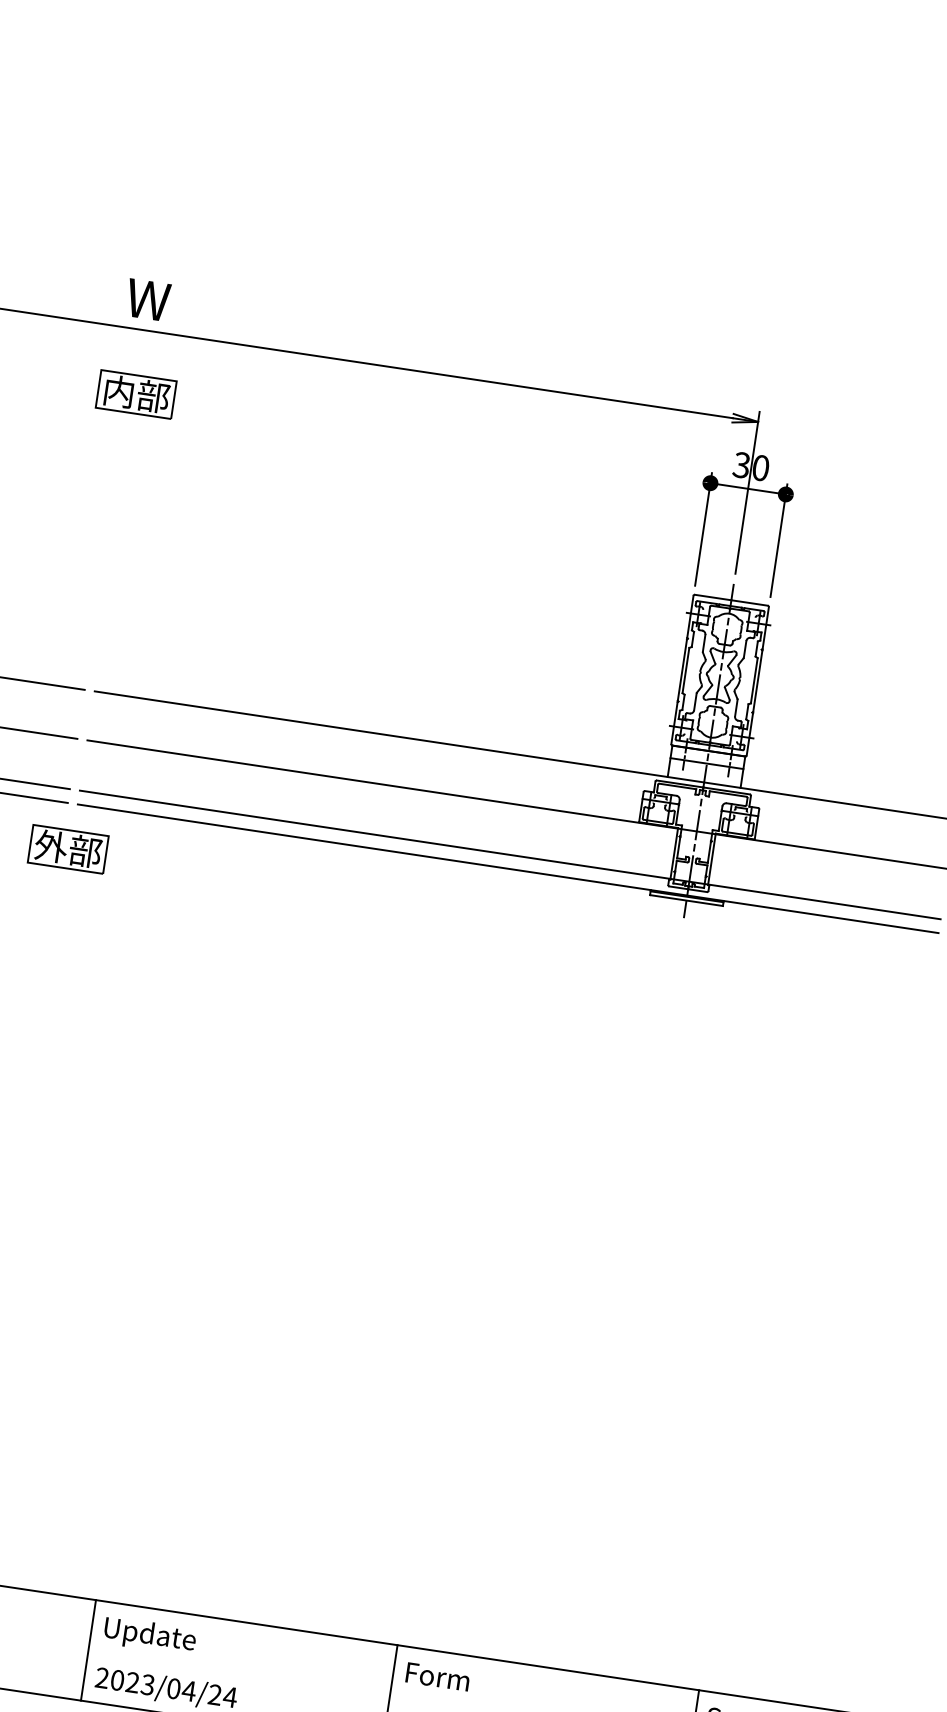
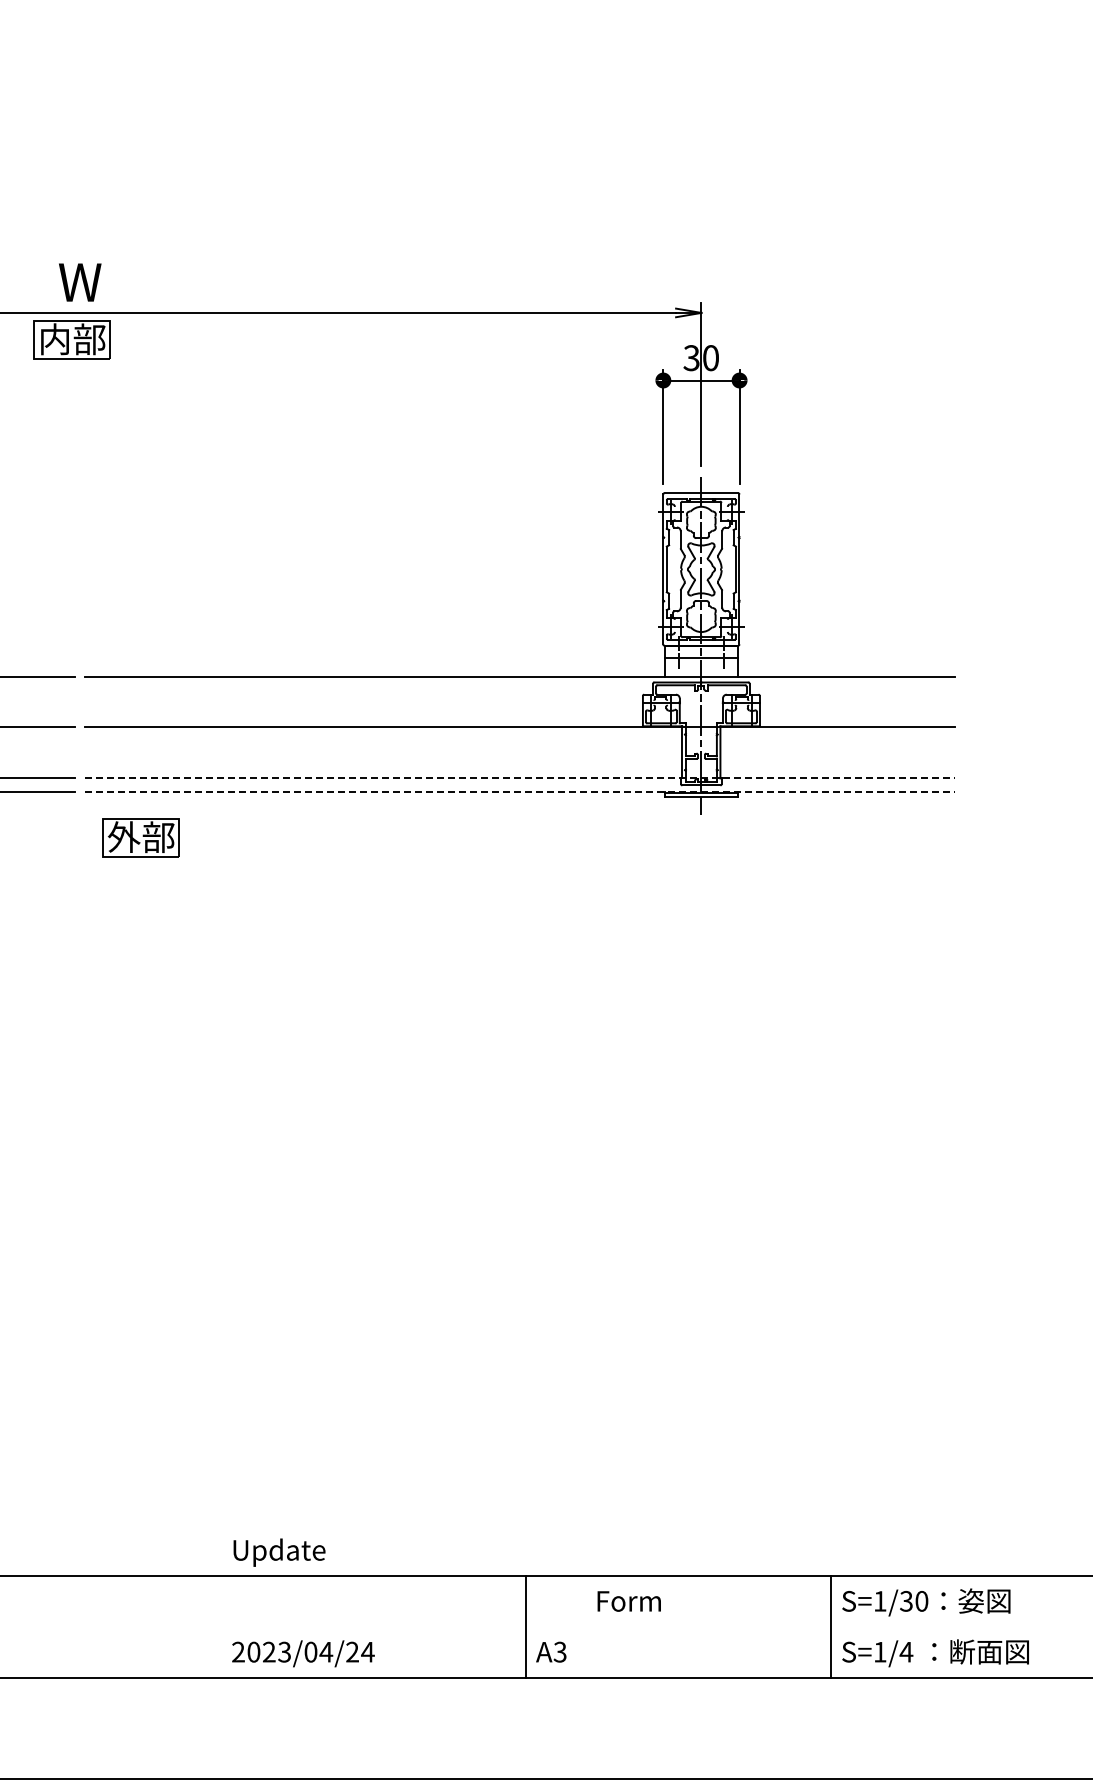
part: (135, 394) -> (71, 339), moved
part: (67, 849) -> (140, 837), moved
line: (510, 854) -> (520, 777), solid -> dashed
line: (508, 868) -> (520, 791), solid -> dashed
text: (150, 1636) -> (279, 1552), moved
line: (88, 1650) -> (220, 1626), removed
text: (437, 1676) -> (628, 1601), moved

